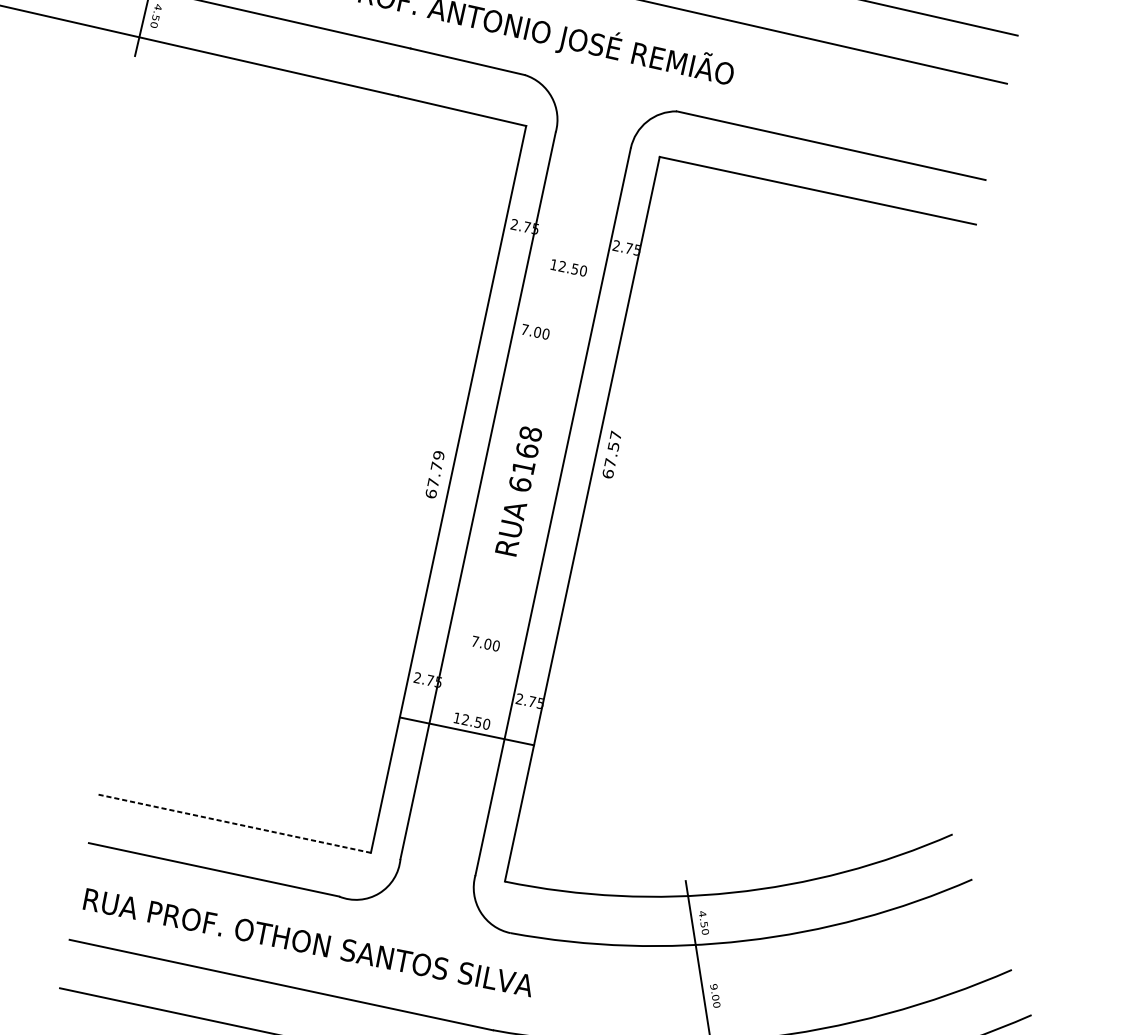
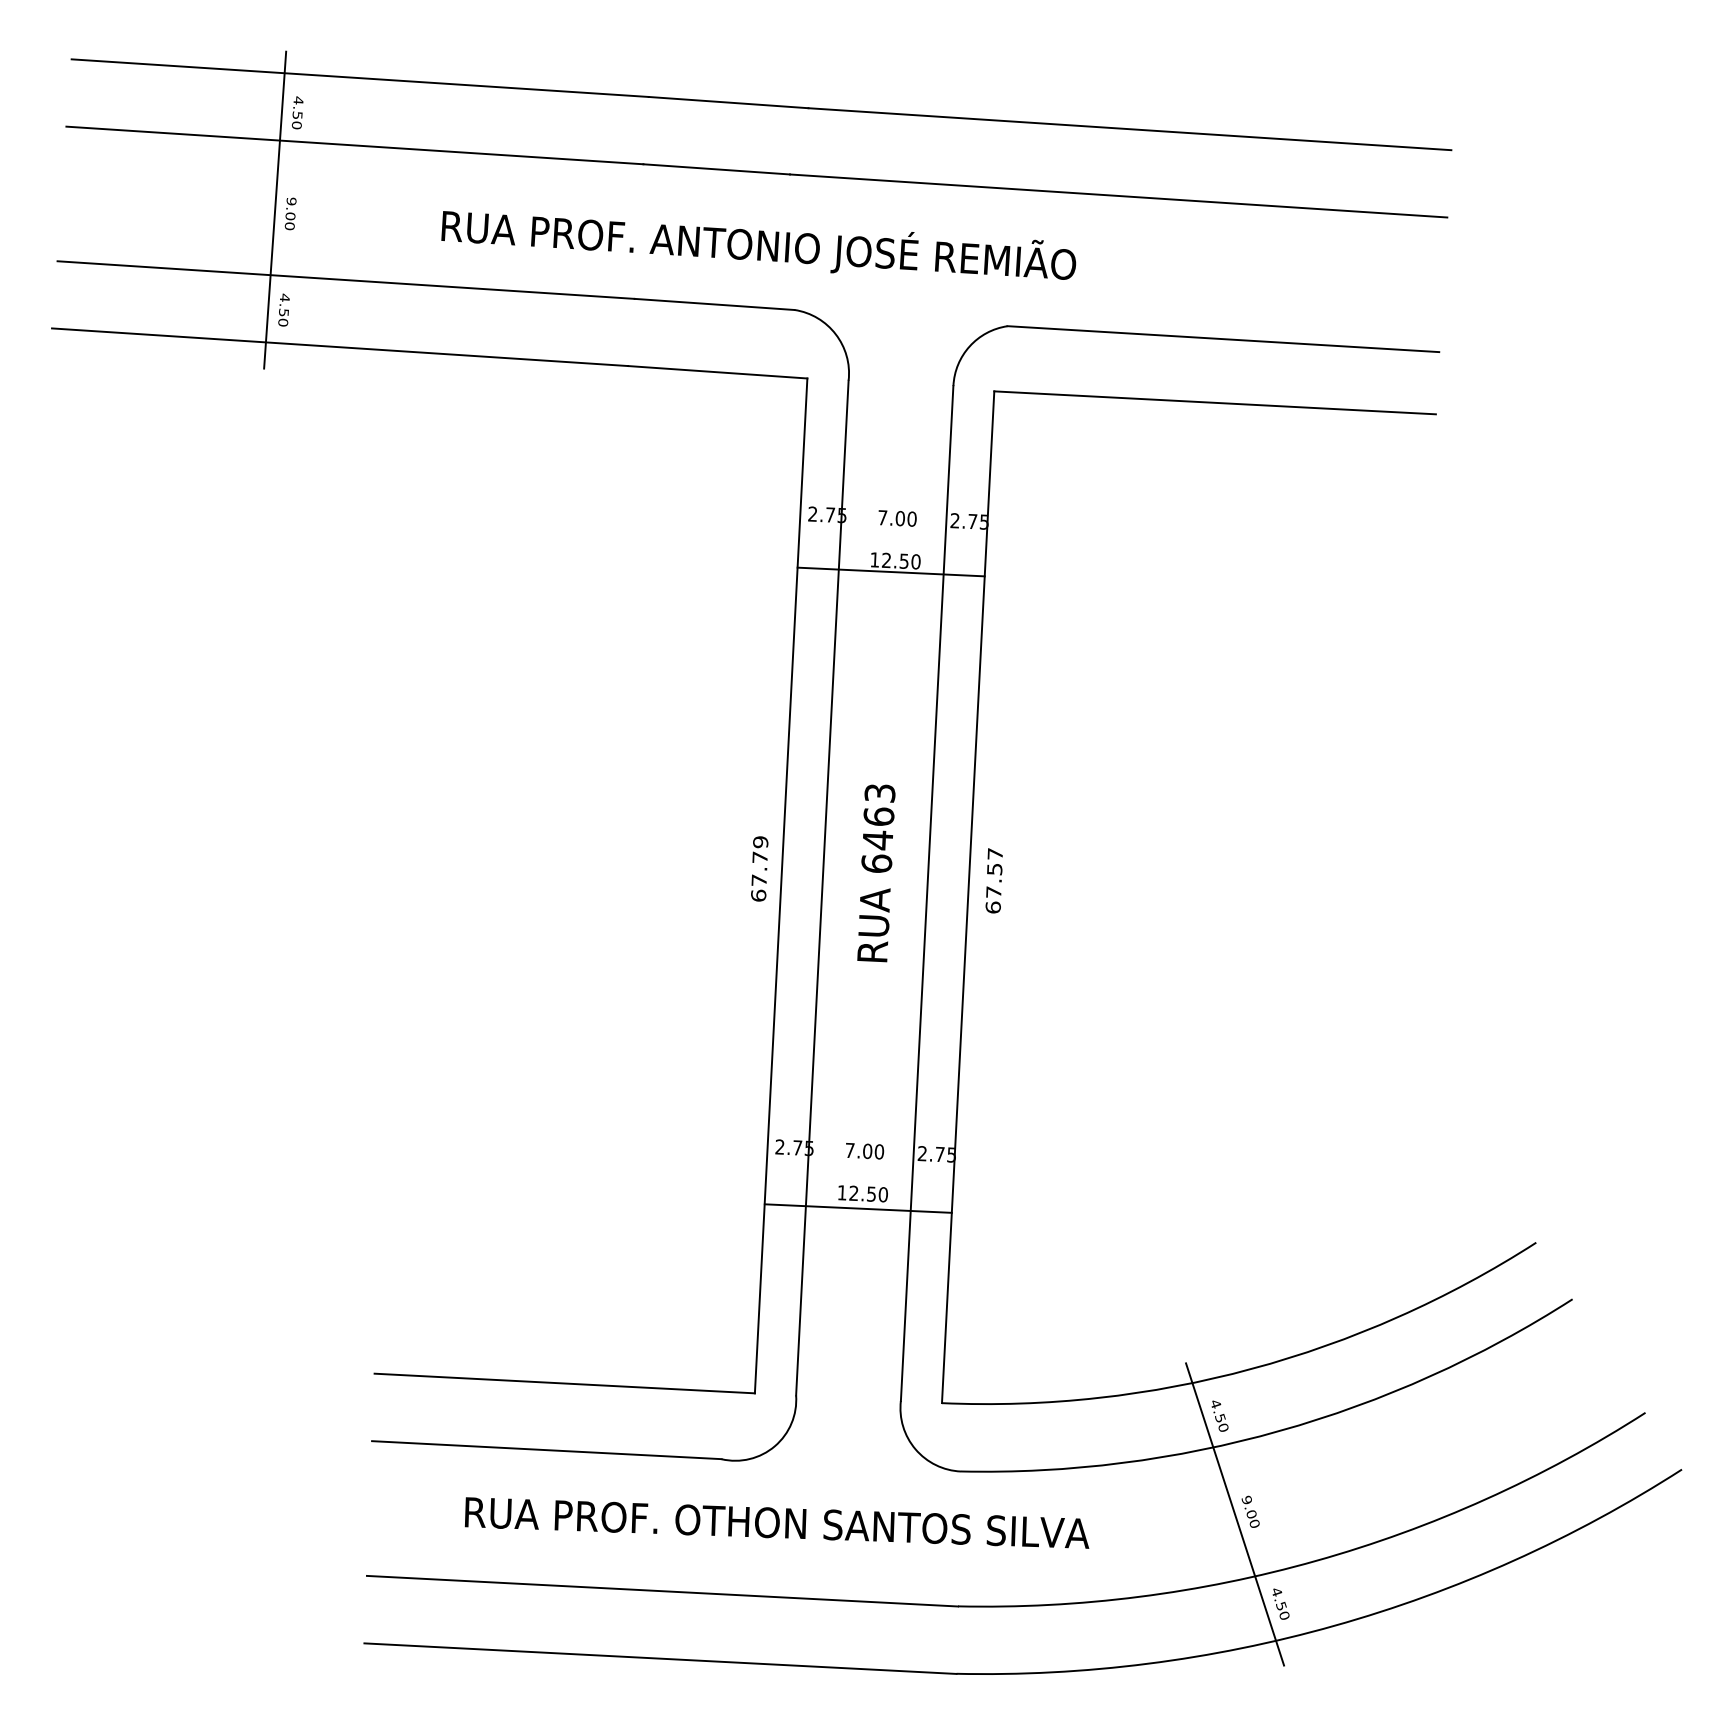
line: (563, 275) -> (890, 571), added
text: (535, 331) -> (897, 518), moved
text: (526, 451) -> (878, 817), 6168 -> 6463
text: (611, 454) -> (993, 880), moved
text: (486, 644) -> (865, 1151), moved
line: (235, 823) -> (565, 1383), dashed -> solid
text: (308, 942) -> (776, 1522), moved

